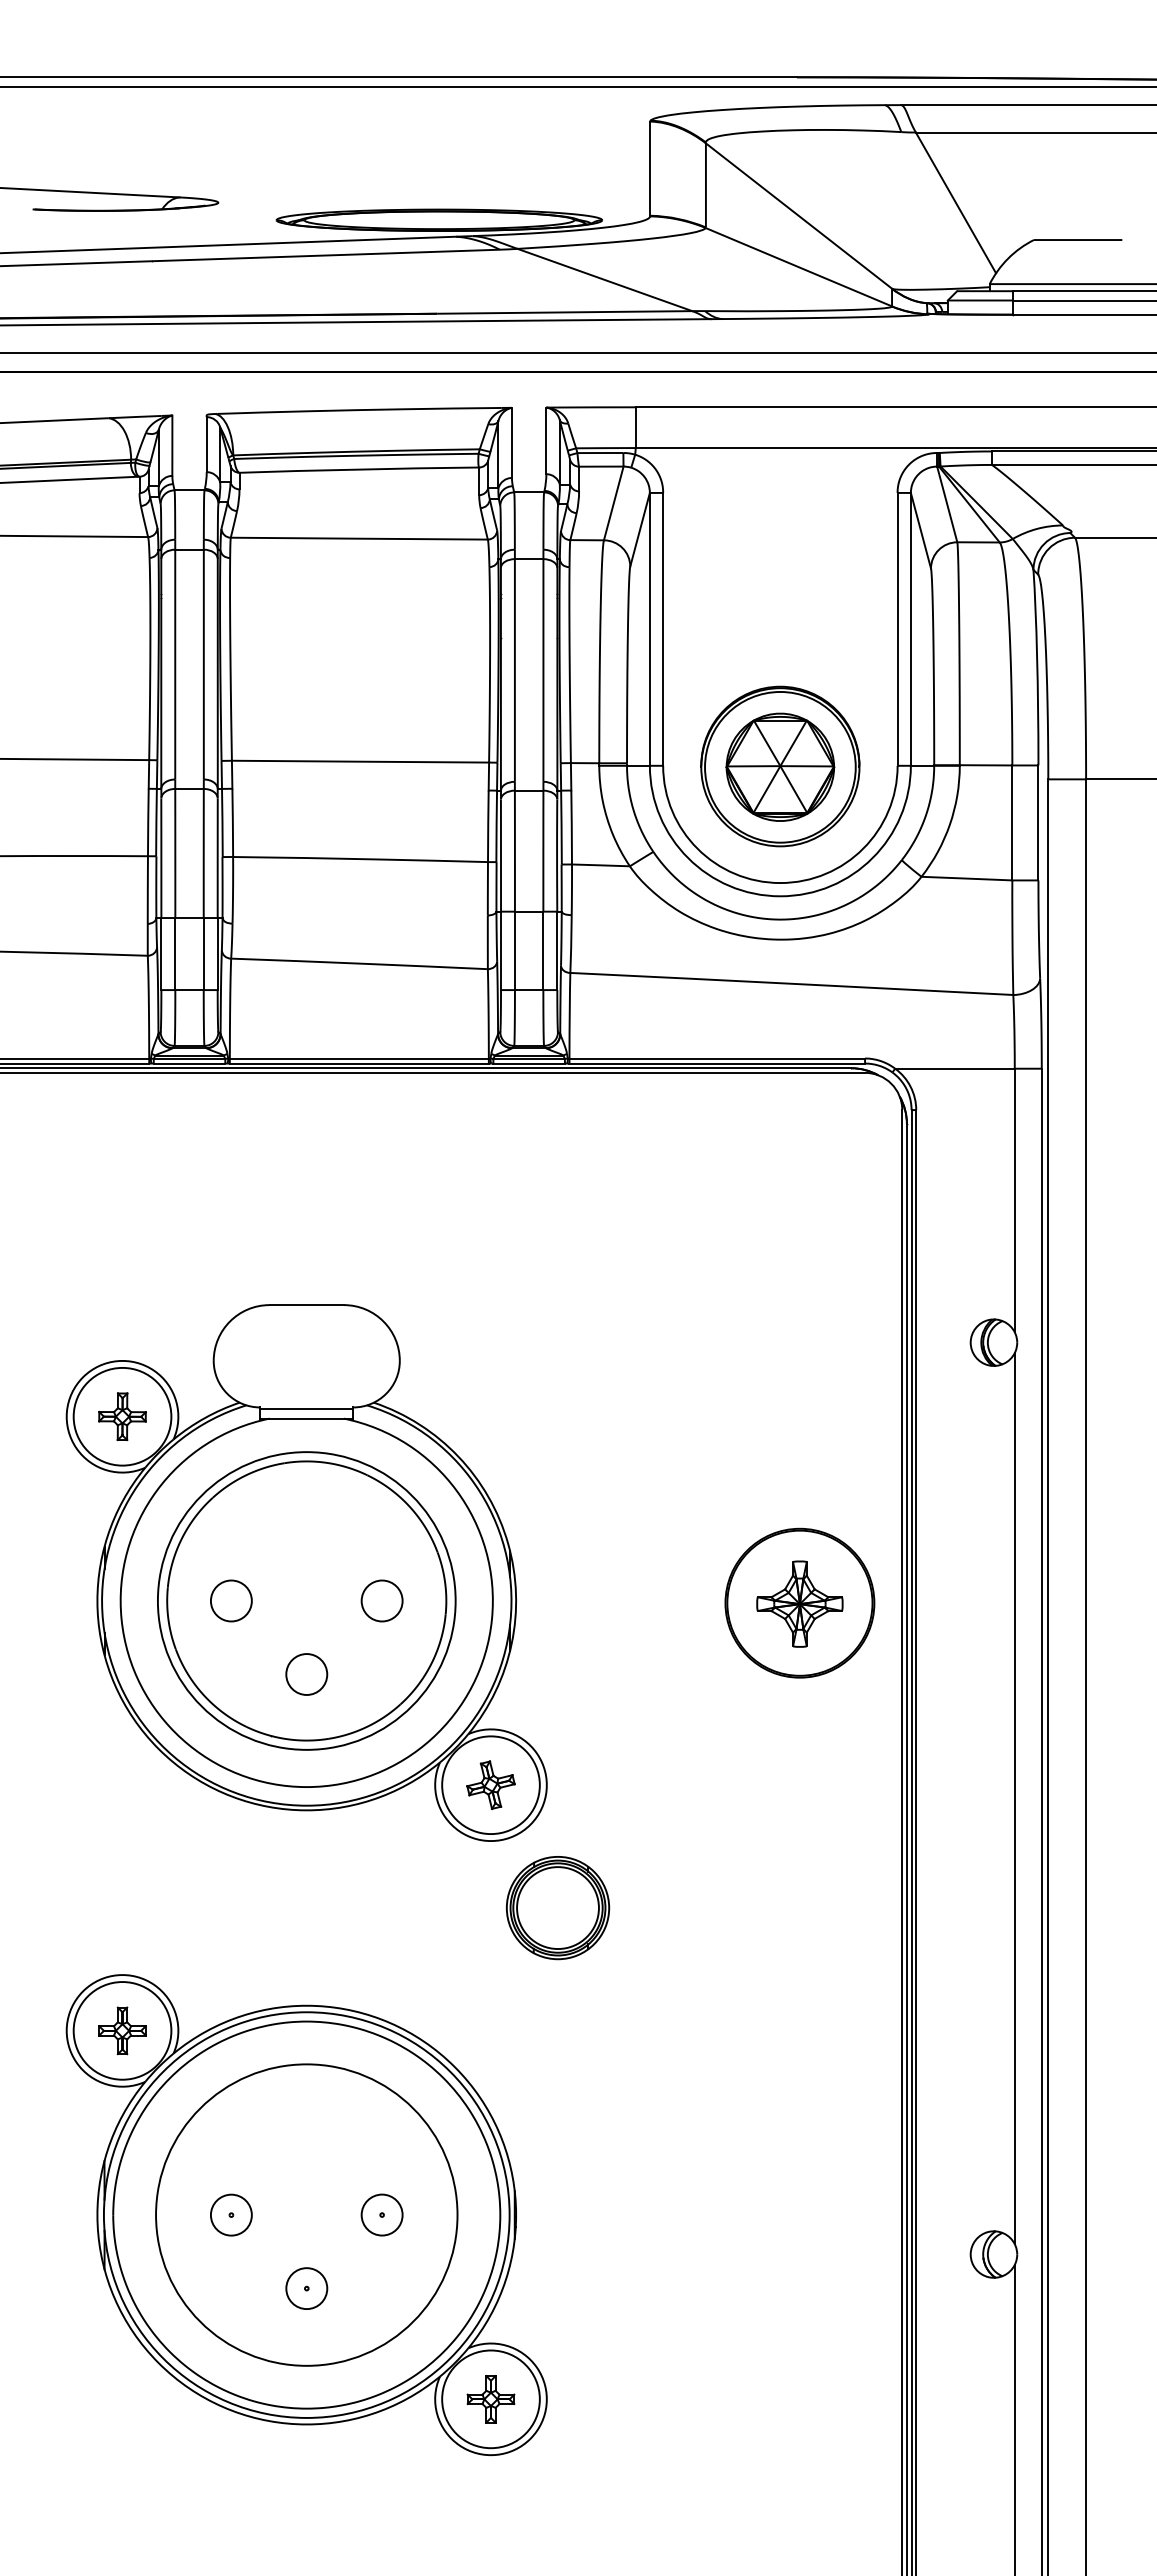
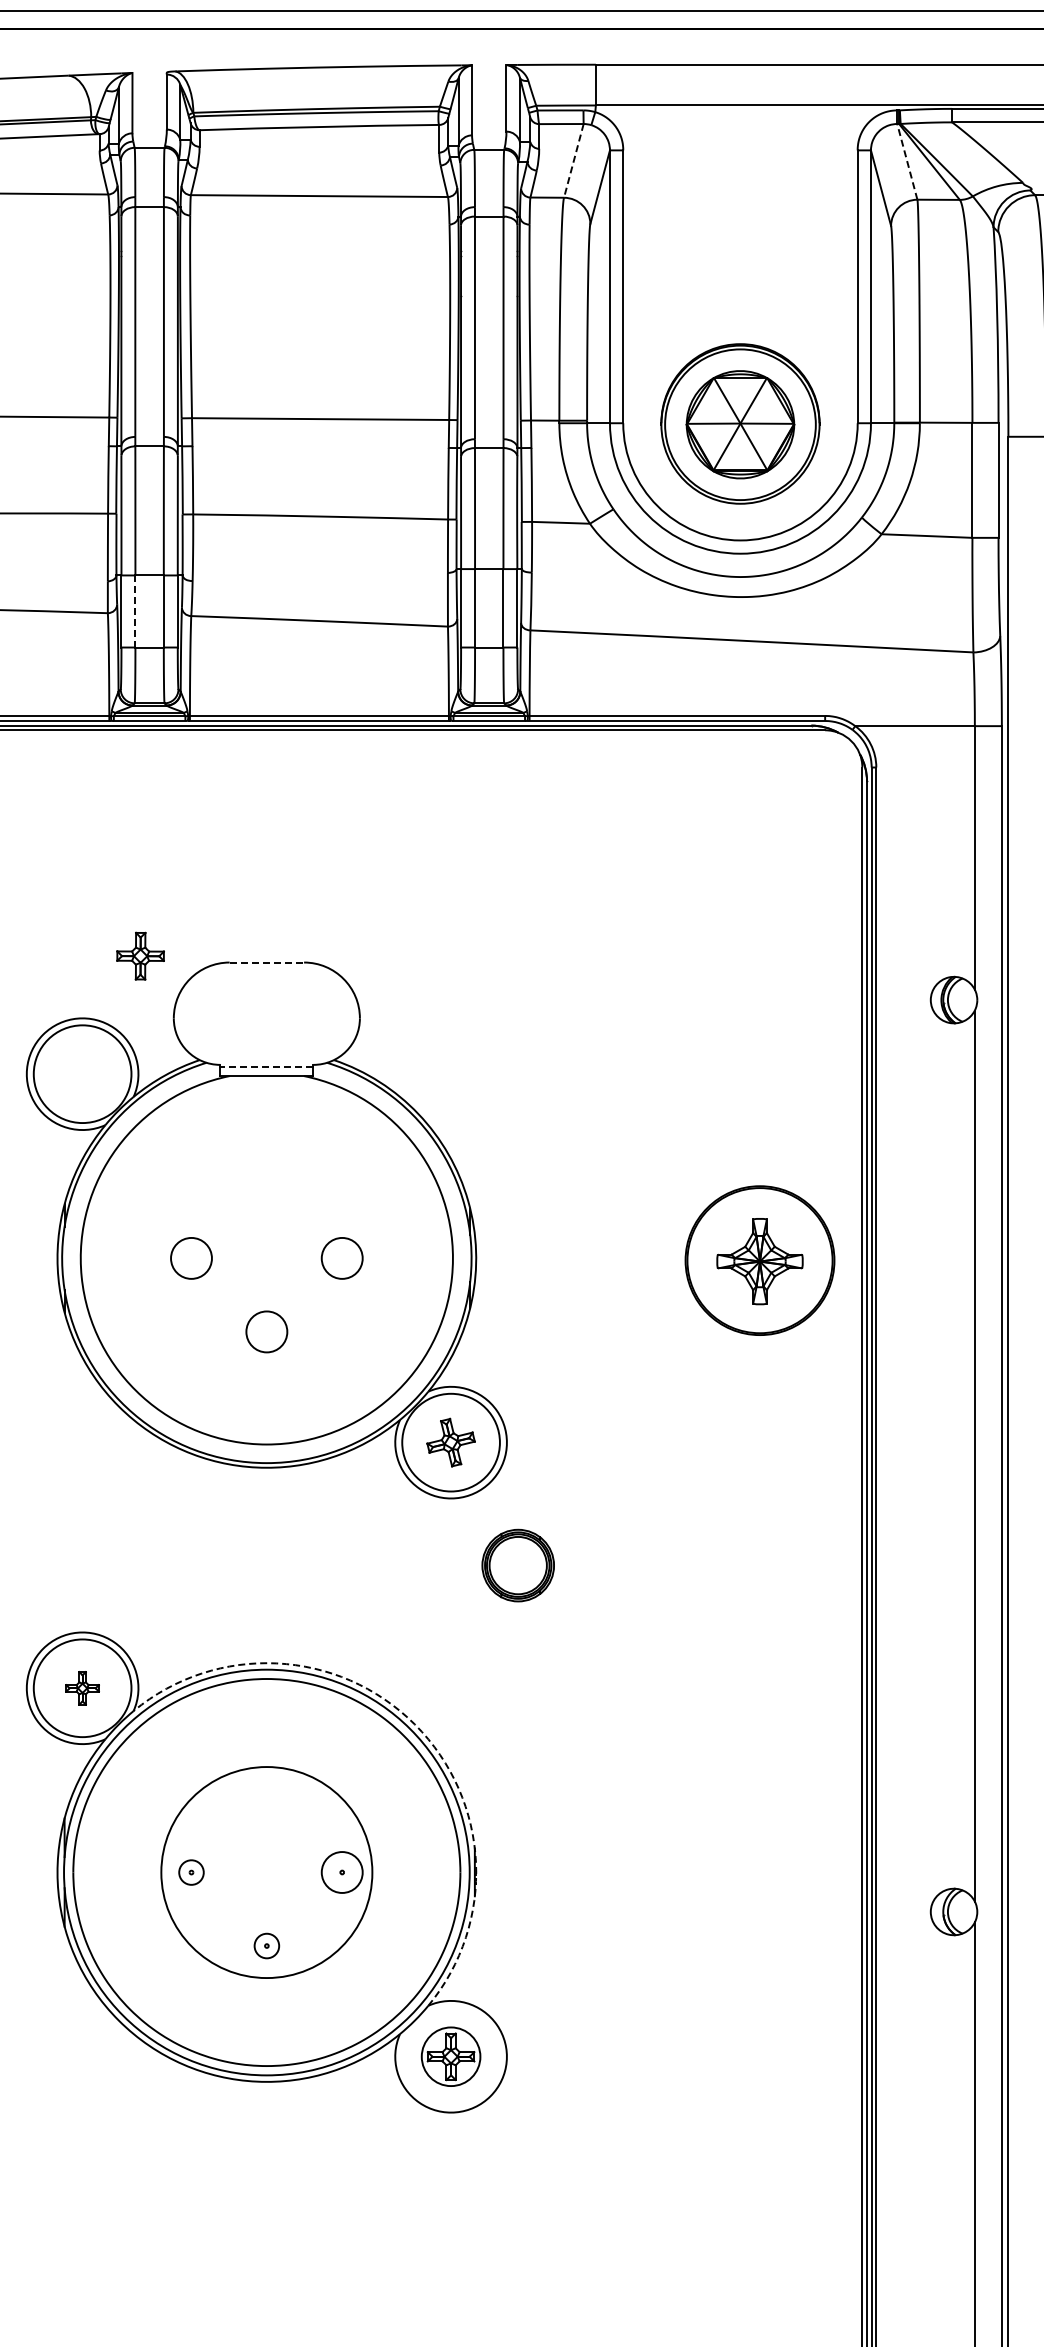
line: (613, 503) -> (573, 160), solid -> dashed
line: (947, 503) -> (907, 160), solid -> dashed
line: (175, 954) -> (135, 611), solid -> dashed
line: (307, 1305) -> (267, 962), solid -> dashed
line: (306, 1409) -> (266, 1066), solid -> dashed
part: (122, 1416) -> (140, 955), moved
part: (306, 1600) -> (266, 1257), removed
part: (558, 1908) -> (518, 1565), size x0.7
part: (122, 2030) -> (82, 1687), size x0.7
arc: (454, 2067) -> (414, 1724), solid -> dashed
circle: (230, 2214) -> (190, 1871), size x0.6
circle: (306, 2214) -> (266, 1871), size x0.7
circle: (306, 2288) -> (266, 1945), size x0.6
circle: (490, 2399) -> (450, 2056), size x0.6

